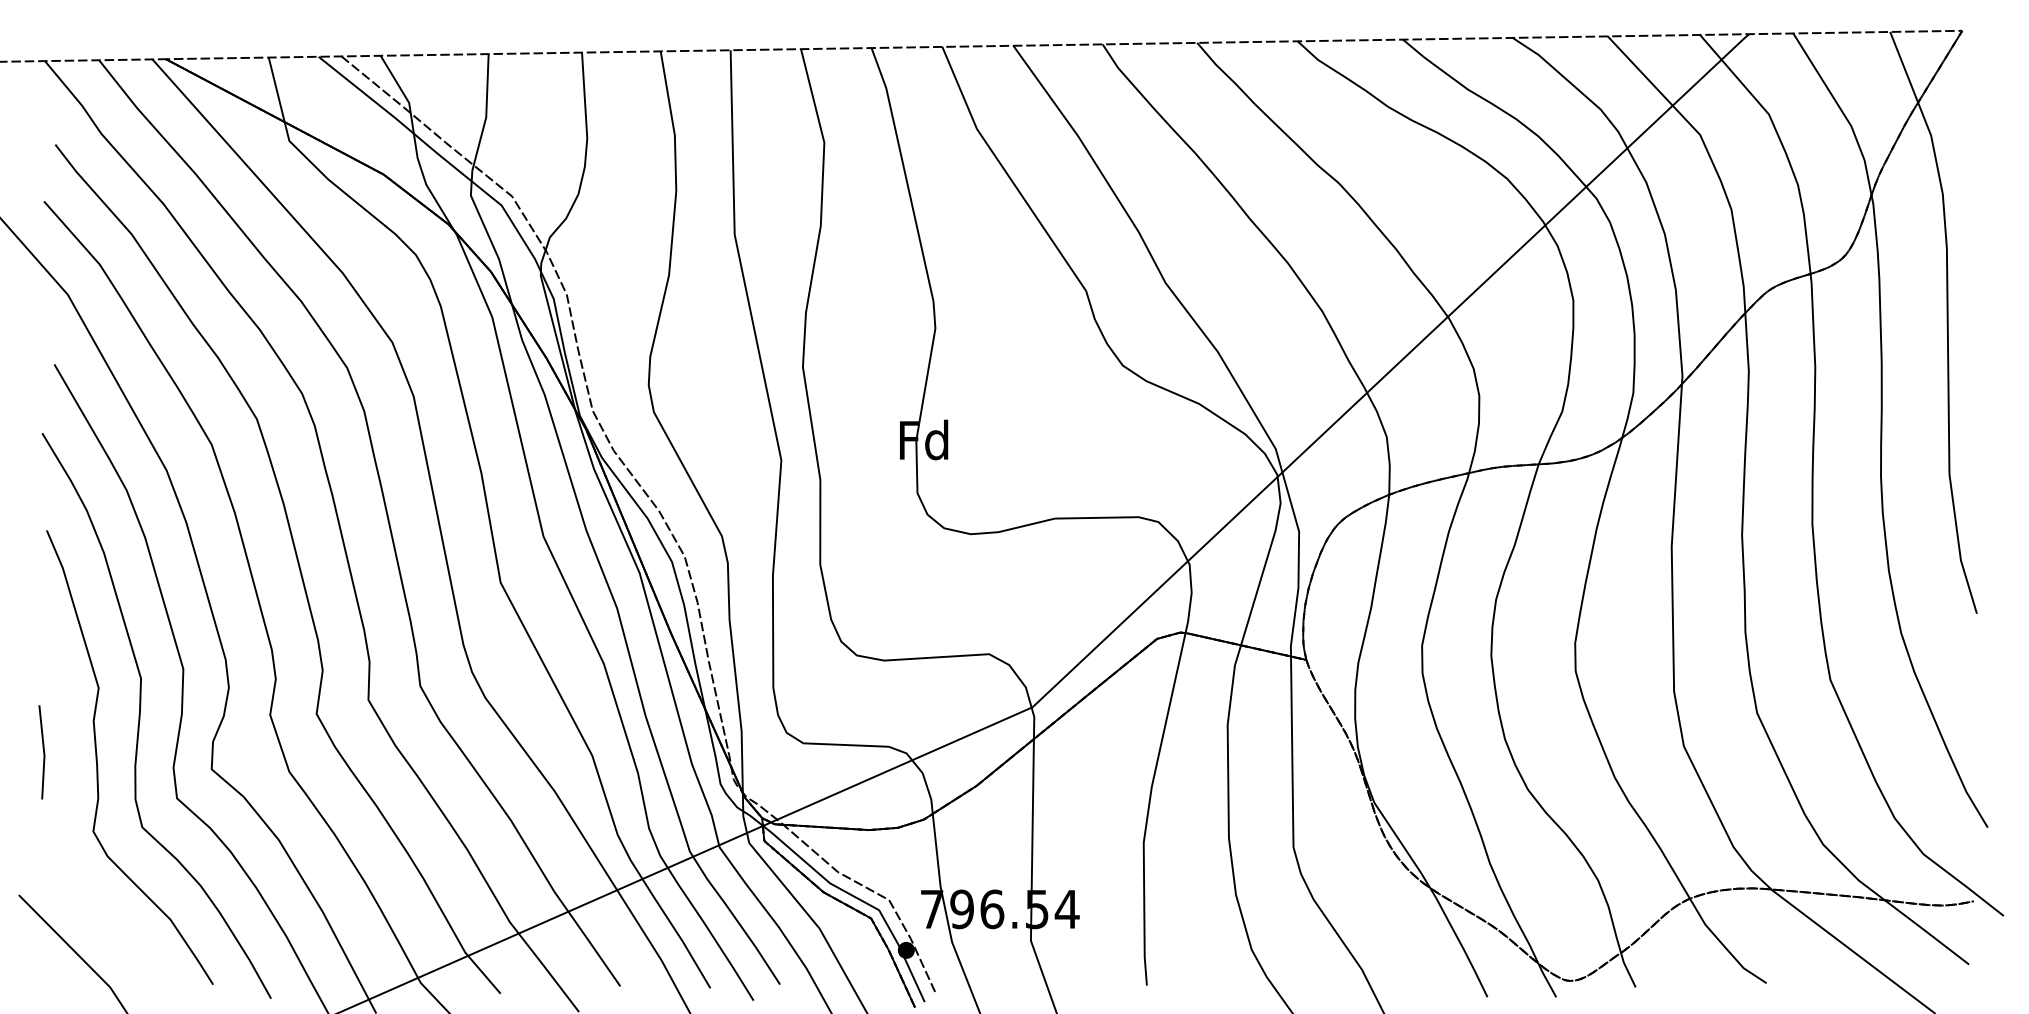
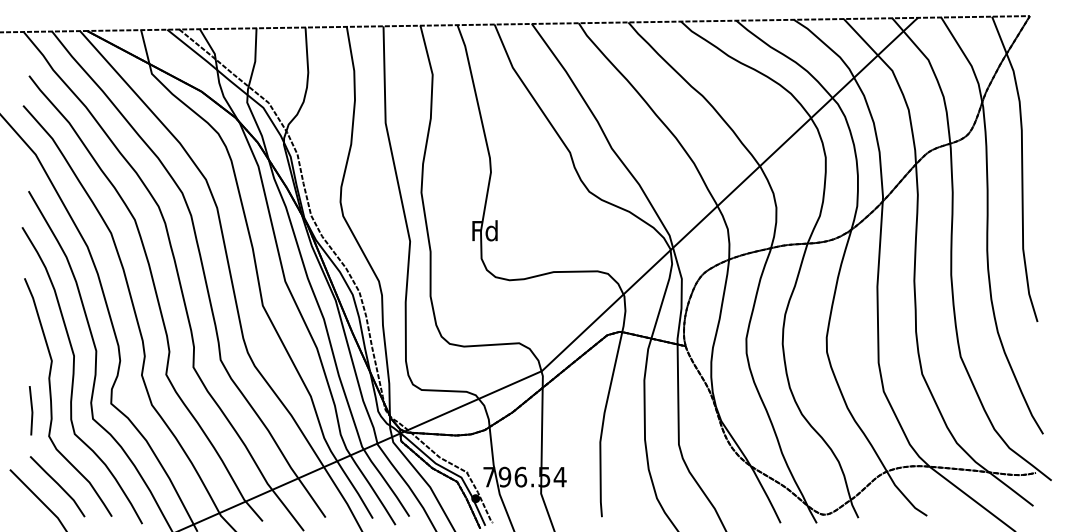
line: (42, 751) -> (31, 410), moved
line: (111, 925) -> (58, 485), added

